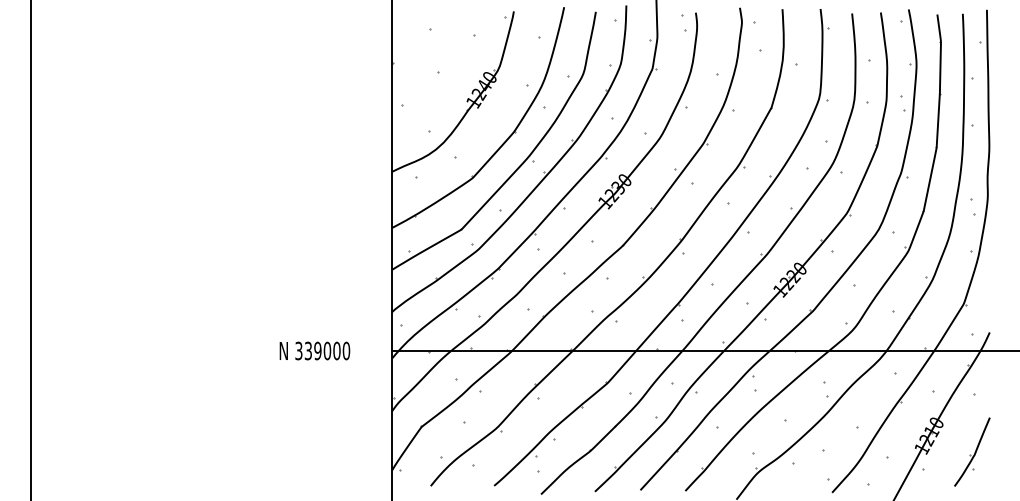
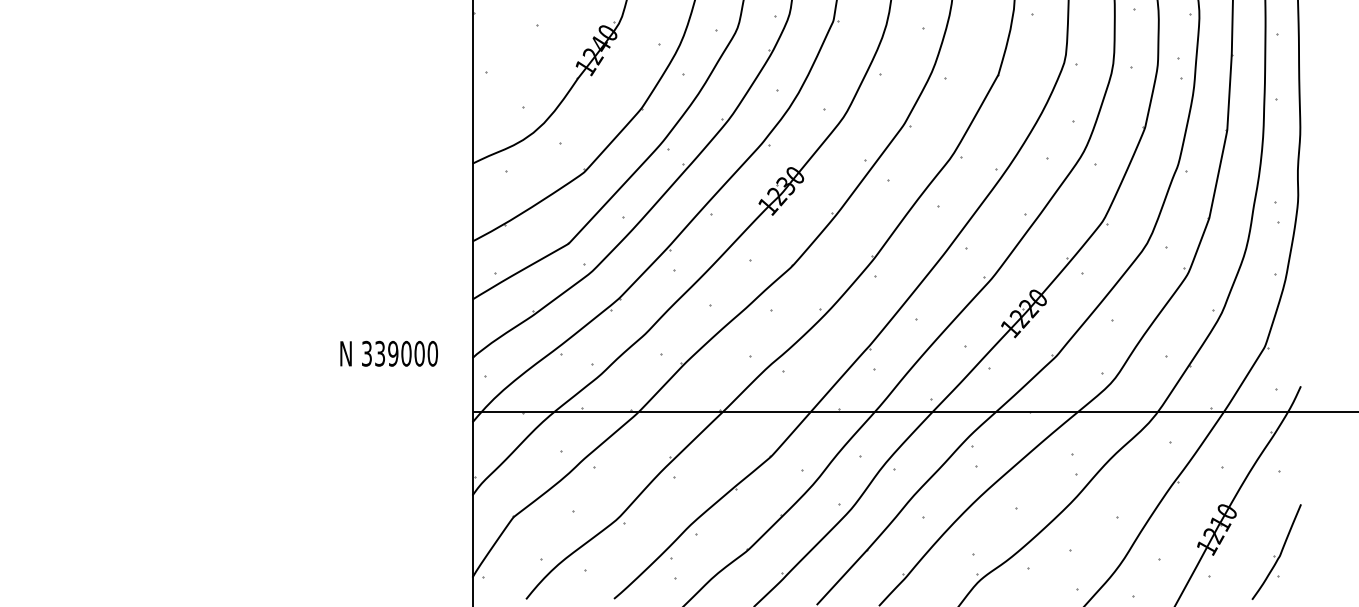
text: (314, 350) -> (388, 353), moved

